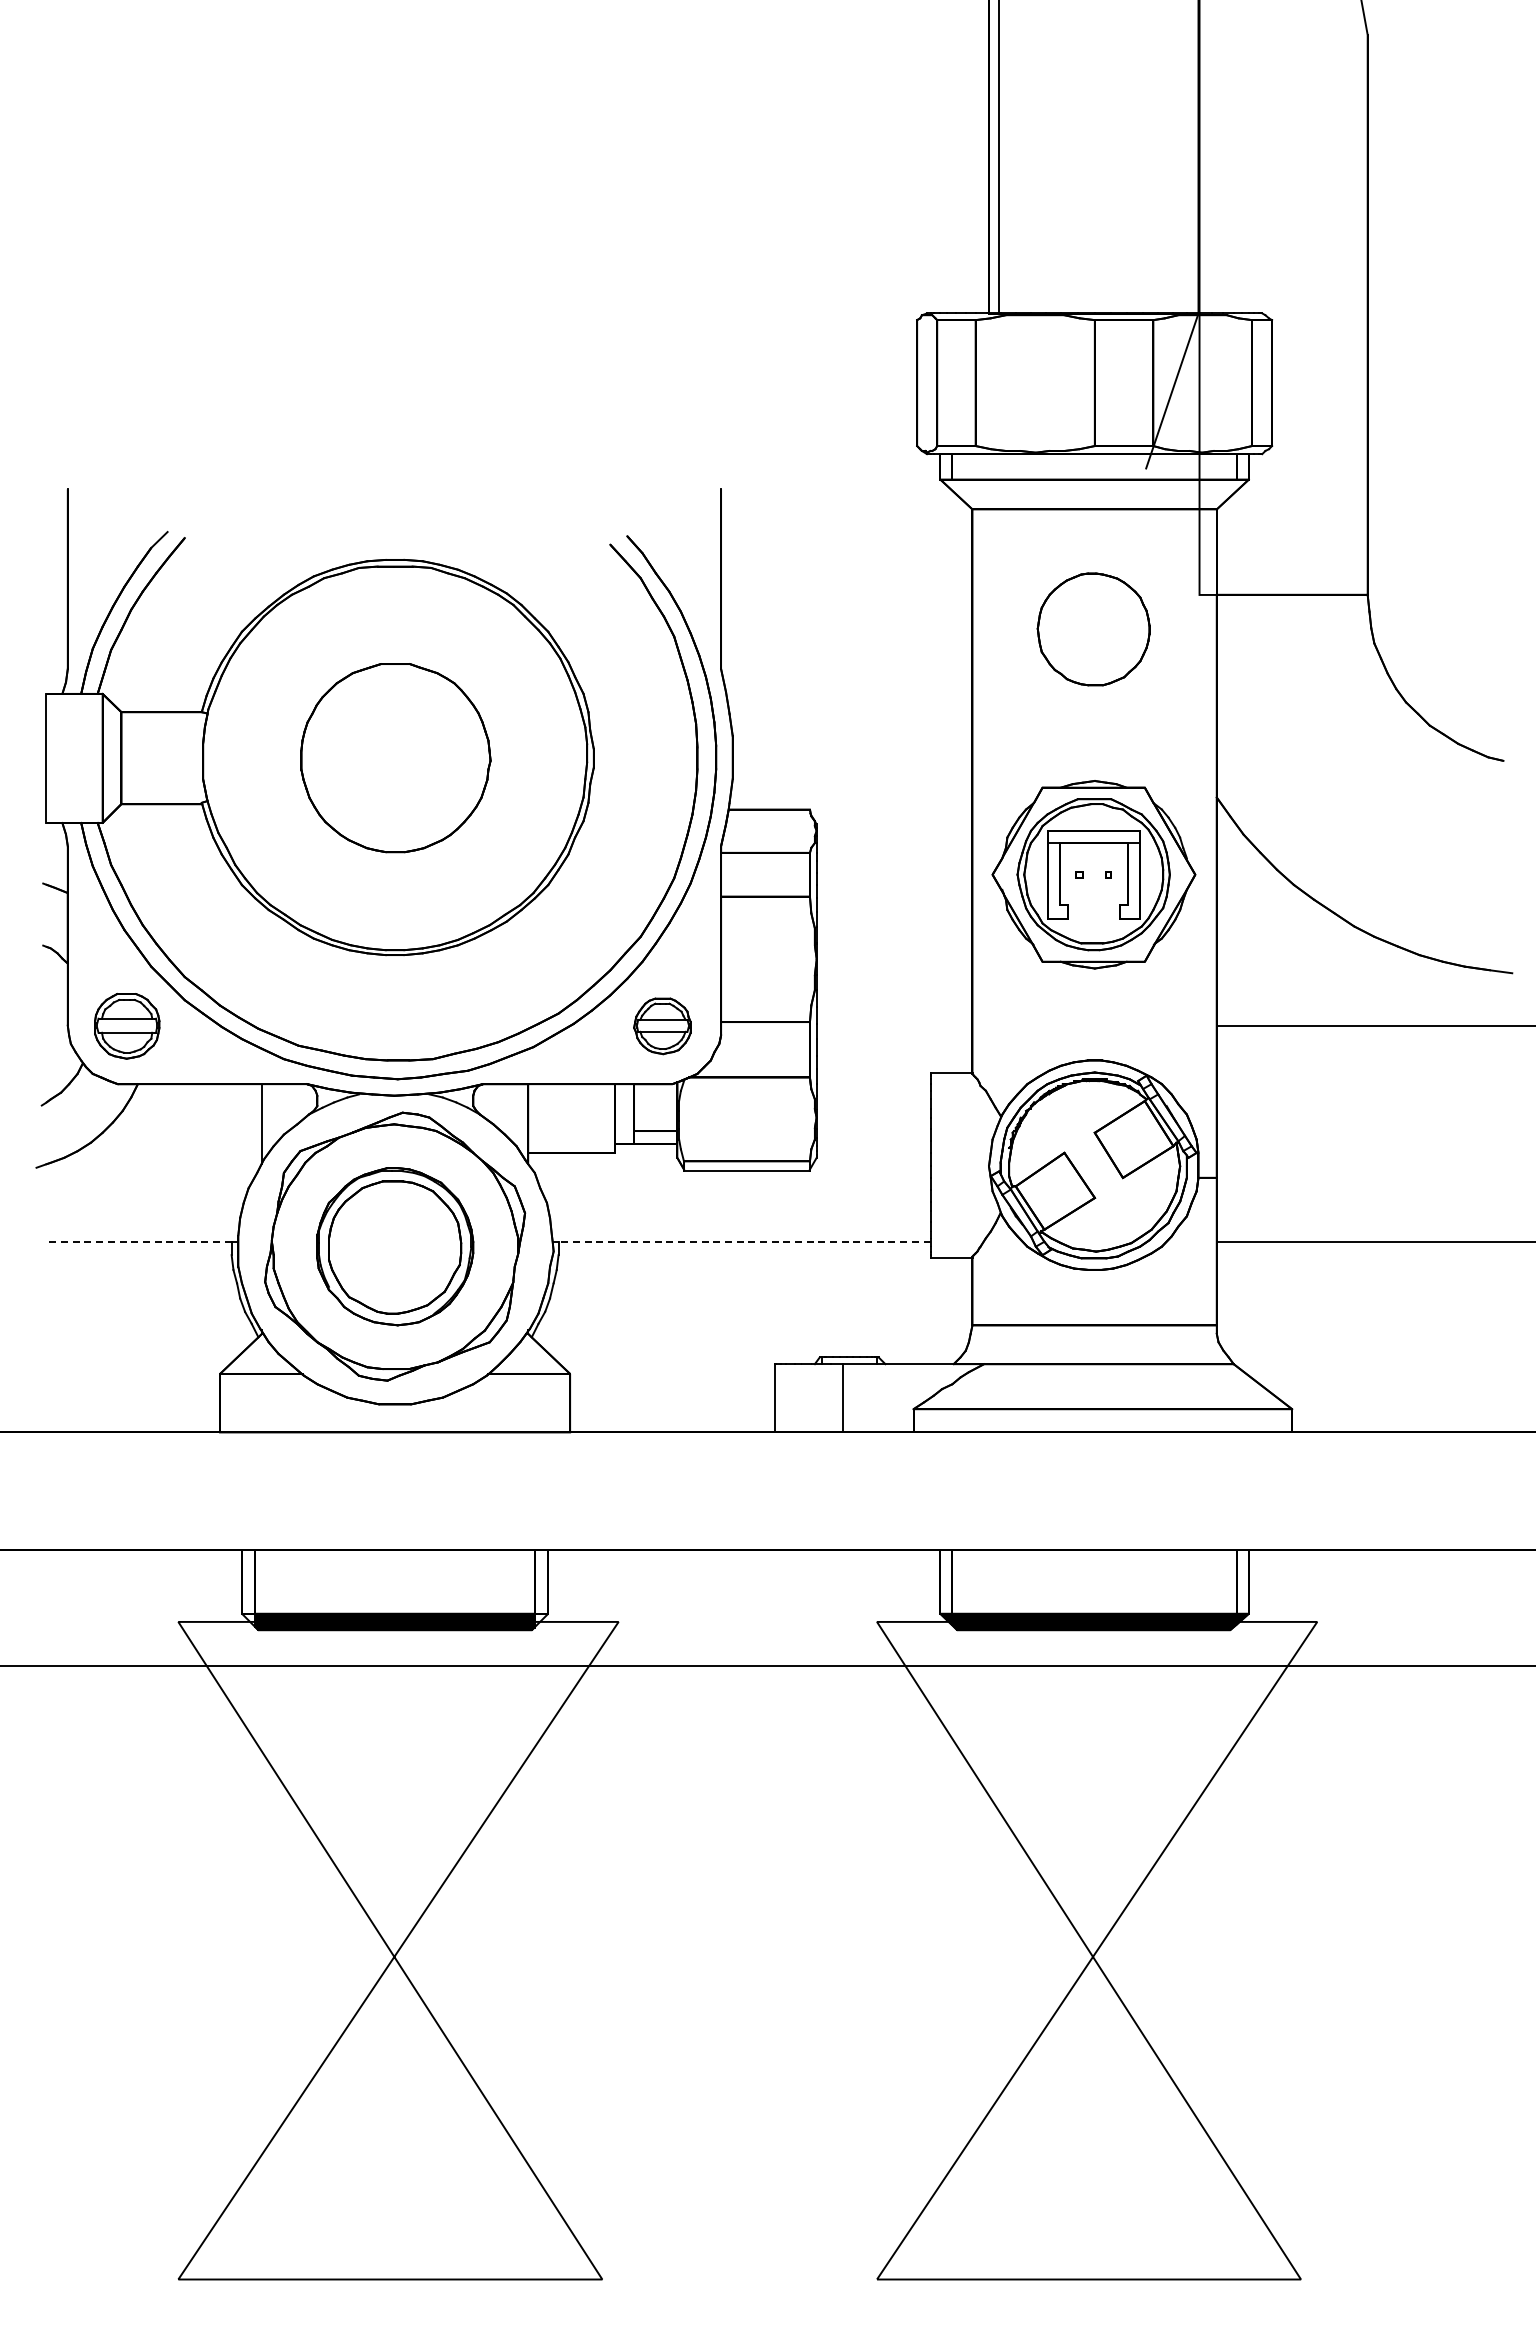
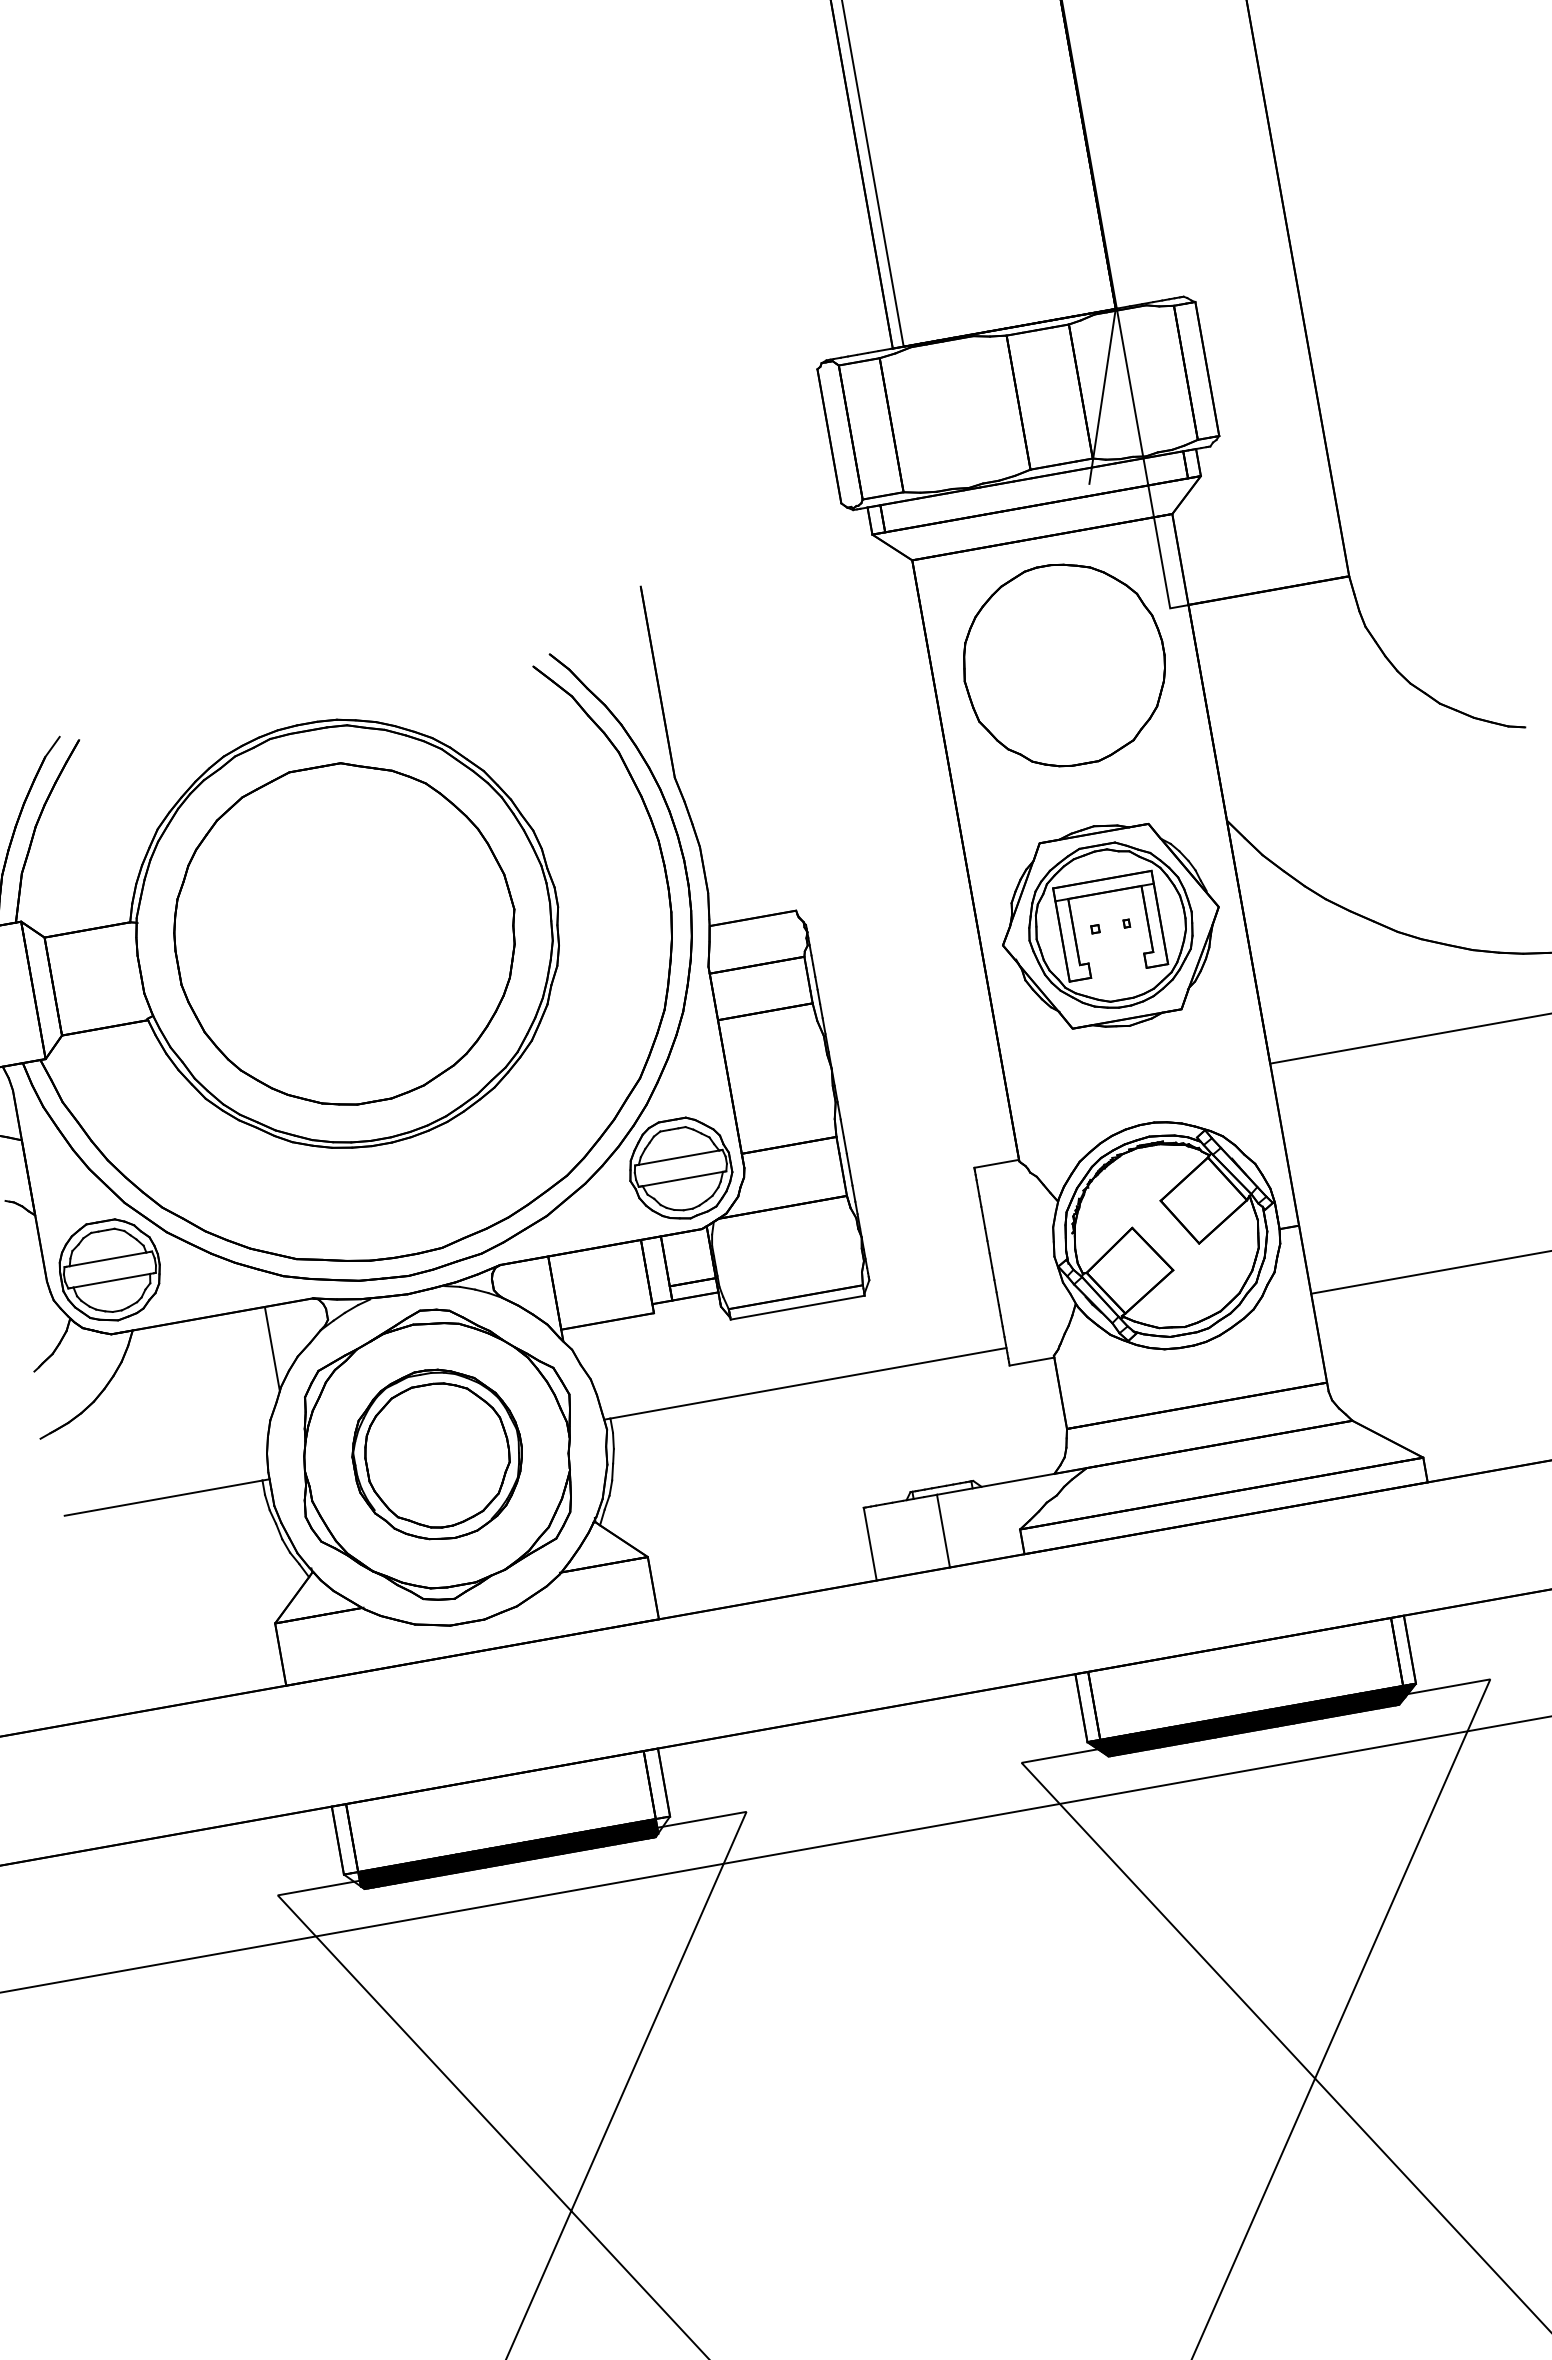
part: (1093, 629) -> (1063, 665), size x1.67
part: (395, 757) -> (345, 933), size x1.67
part: (127, 1026) -> (110, 1271), size x1.43
part: (662, 1026) -> (680, 1169), size x1.67
line: (138, 1241) -> (163, 1497), dashed -> solid
line: (744, 1241) -> (808, 1382), dashed -> solid

